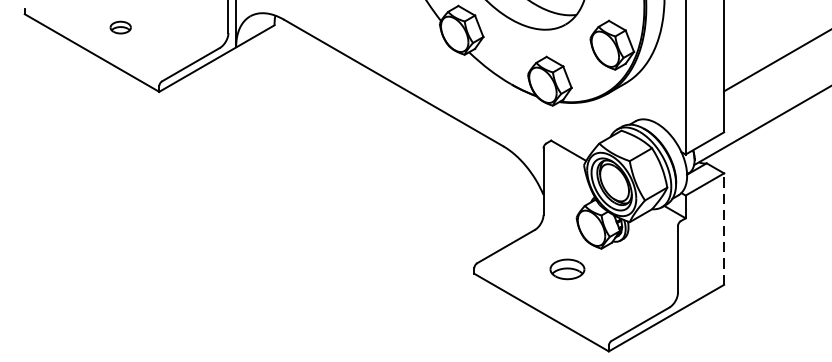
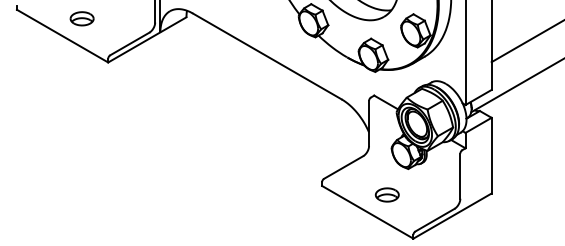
part: (119, 27) -> (81, 18), size x1.67
line: (723, 228) -> (491, 155), dashed -> solid
part: (566, 268) -> (386, 194), moved

